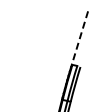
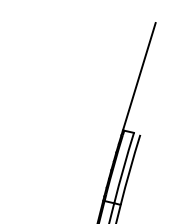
line: (79, 38) -> (138, 77), dashed -> solid

